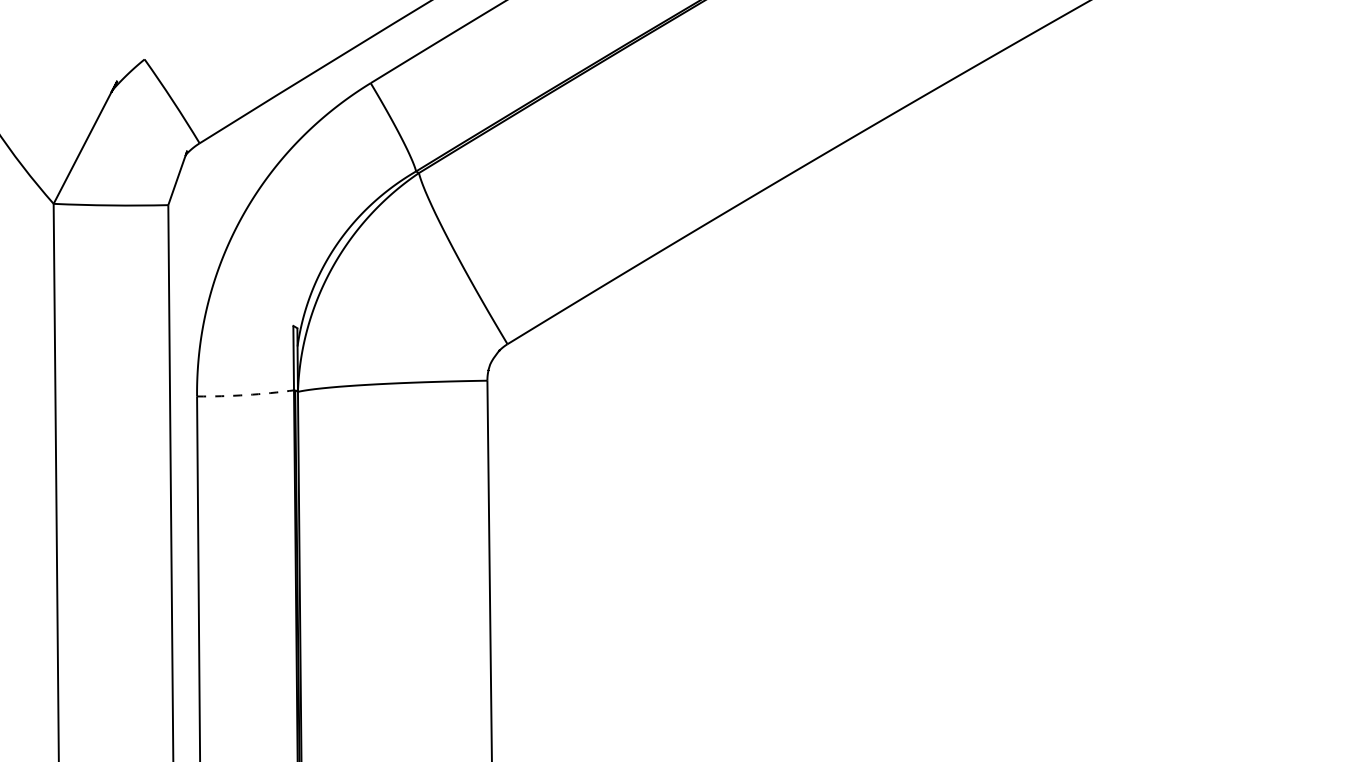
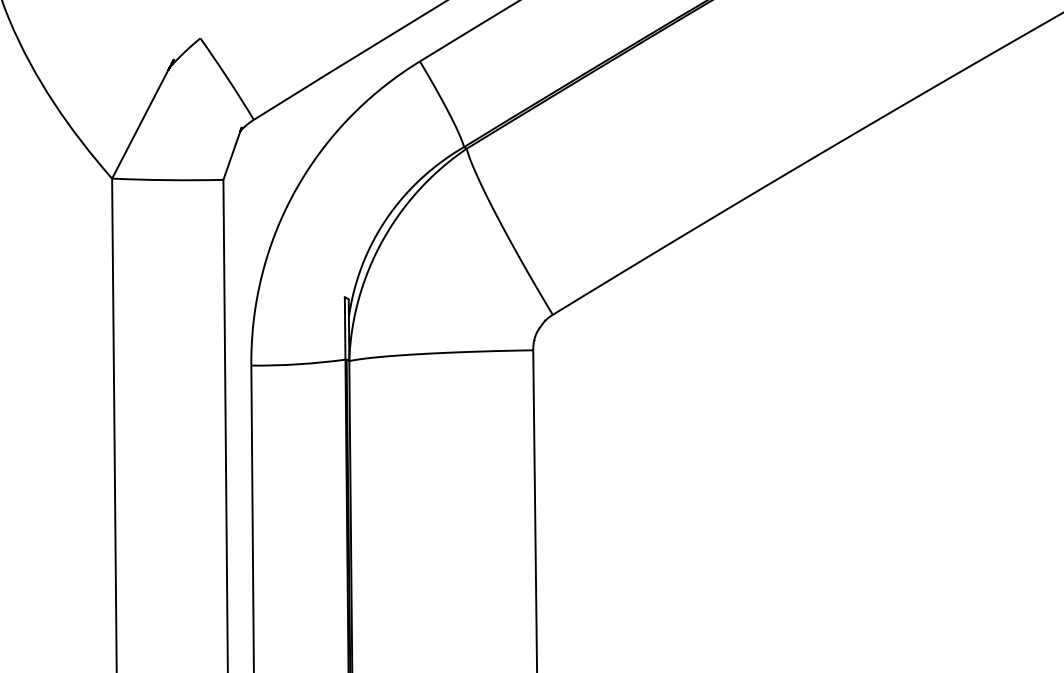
arc: (246, 395) -> (299, 364), dashed -> solid

